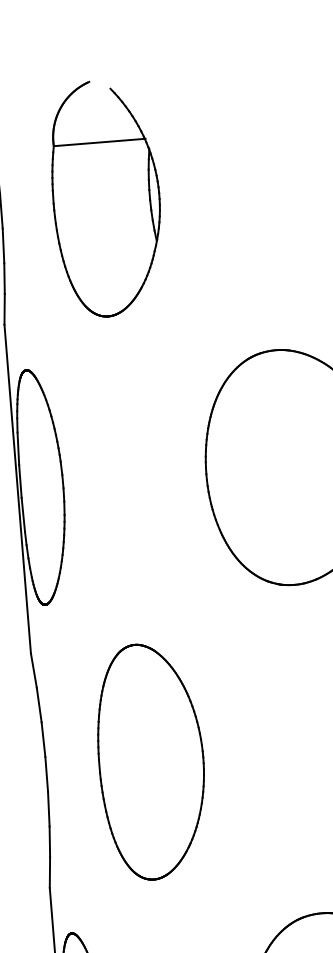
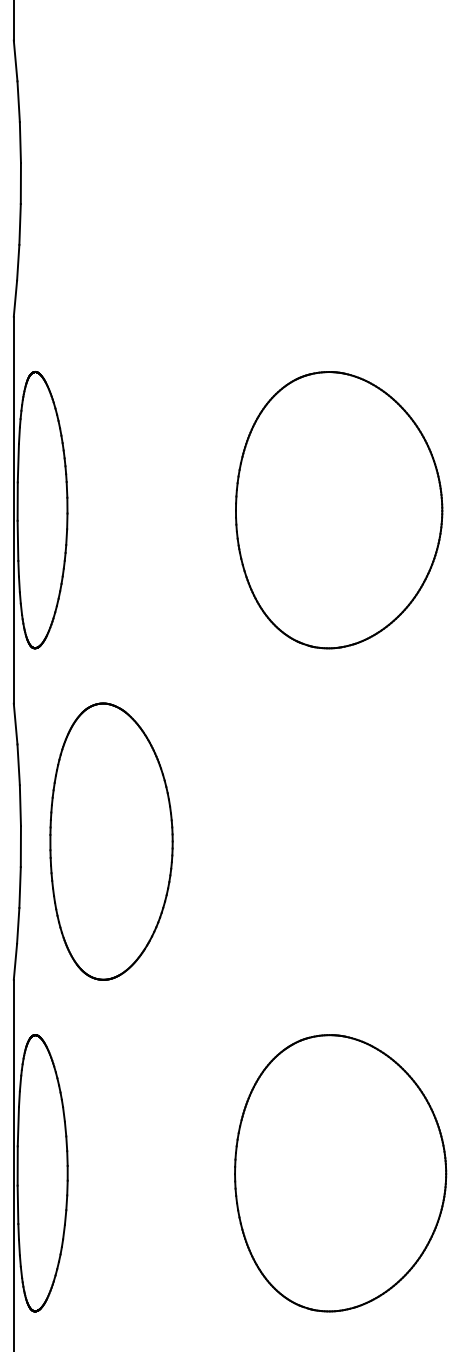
part: (106, 198) -> (144, 178), removed
part: (151, 761) -> (111, 841), moved

